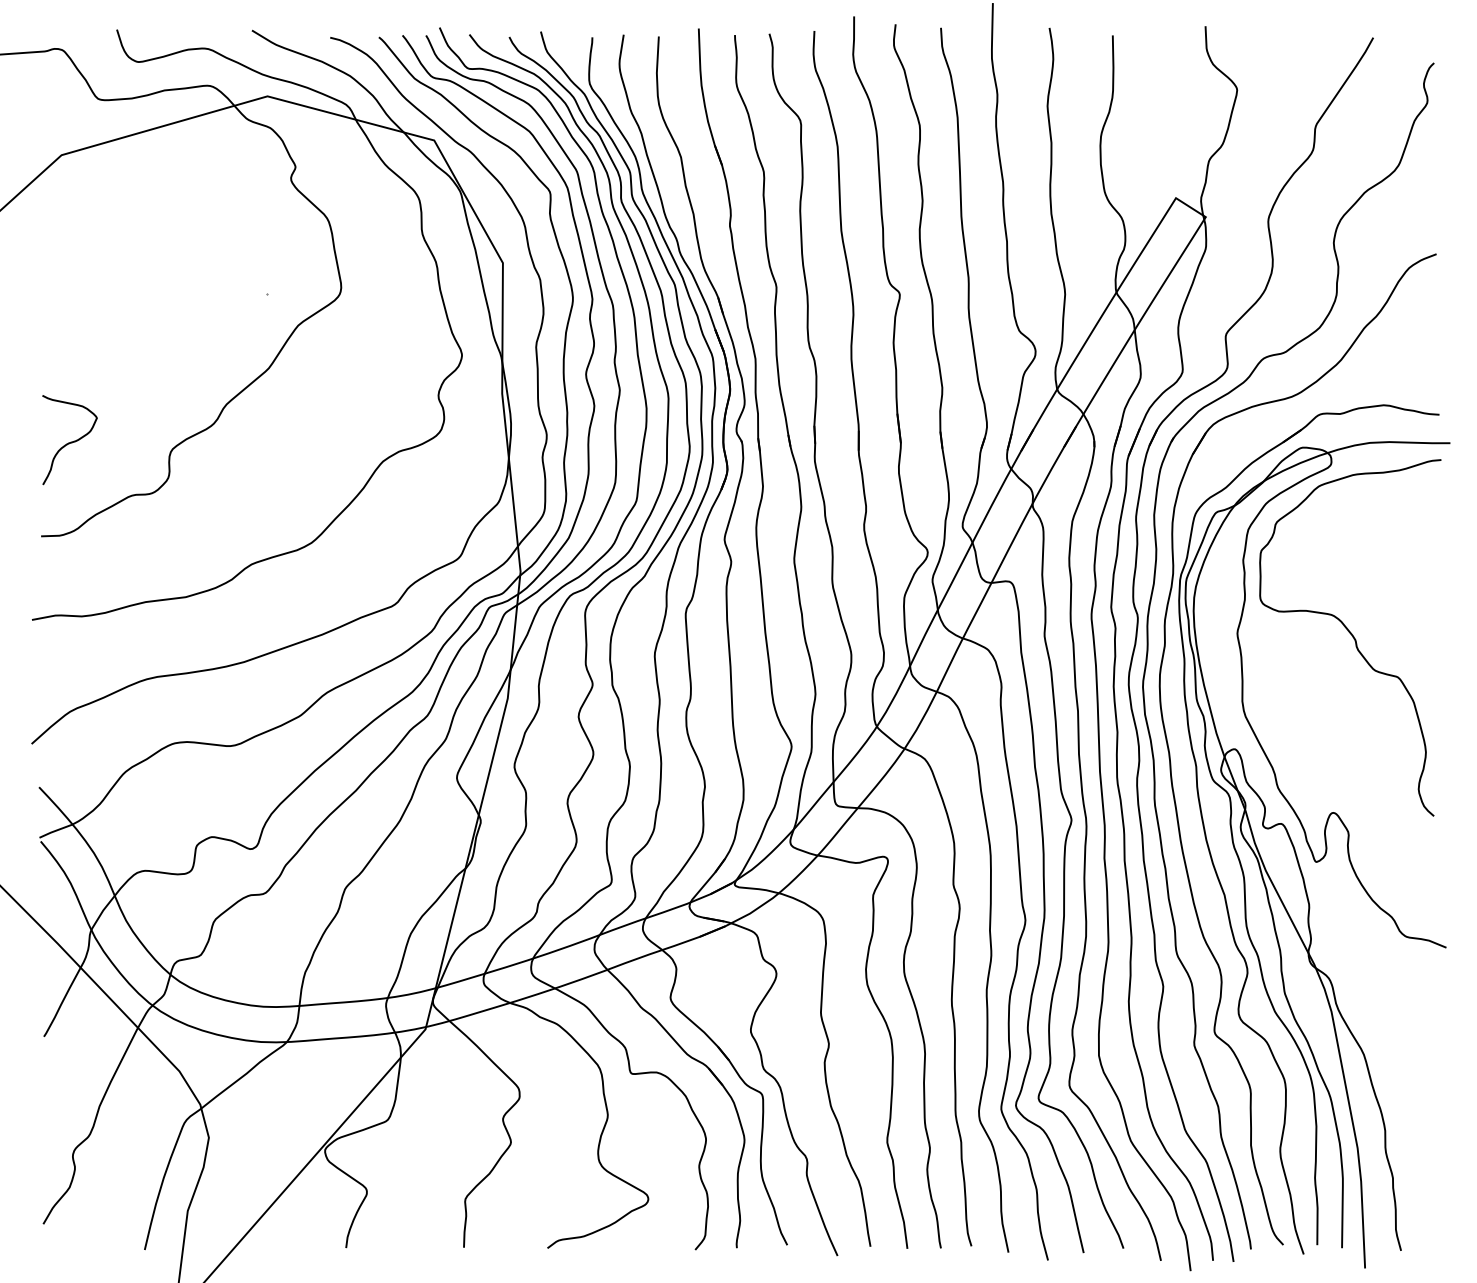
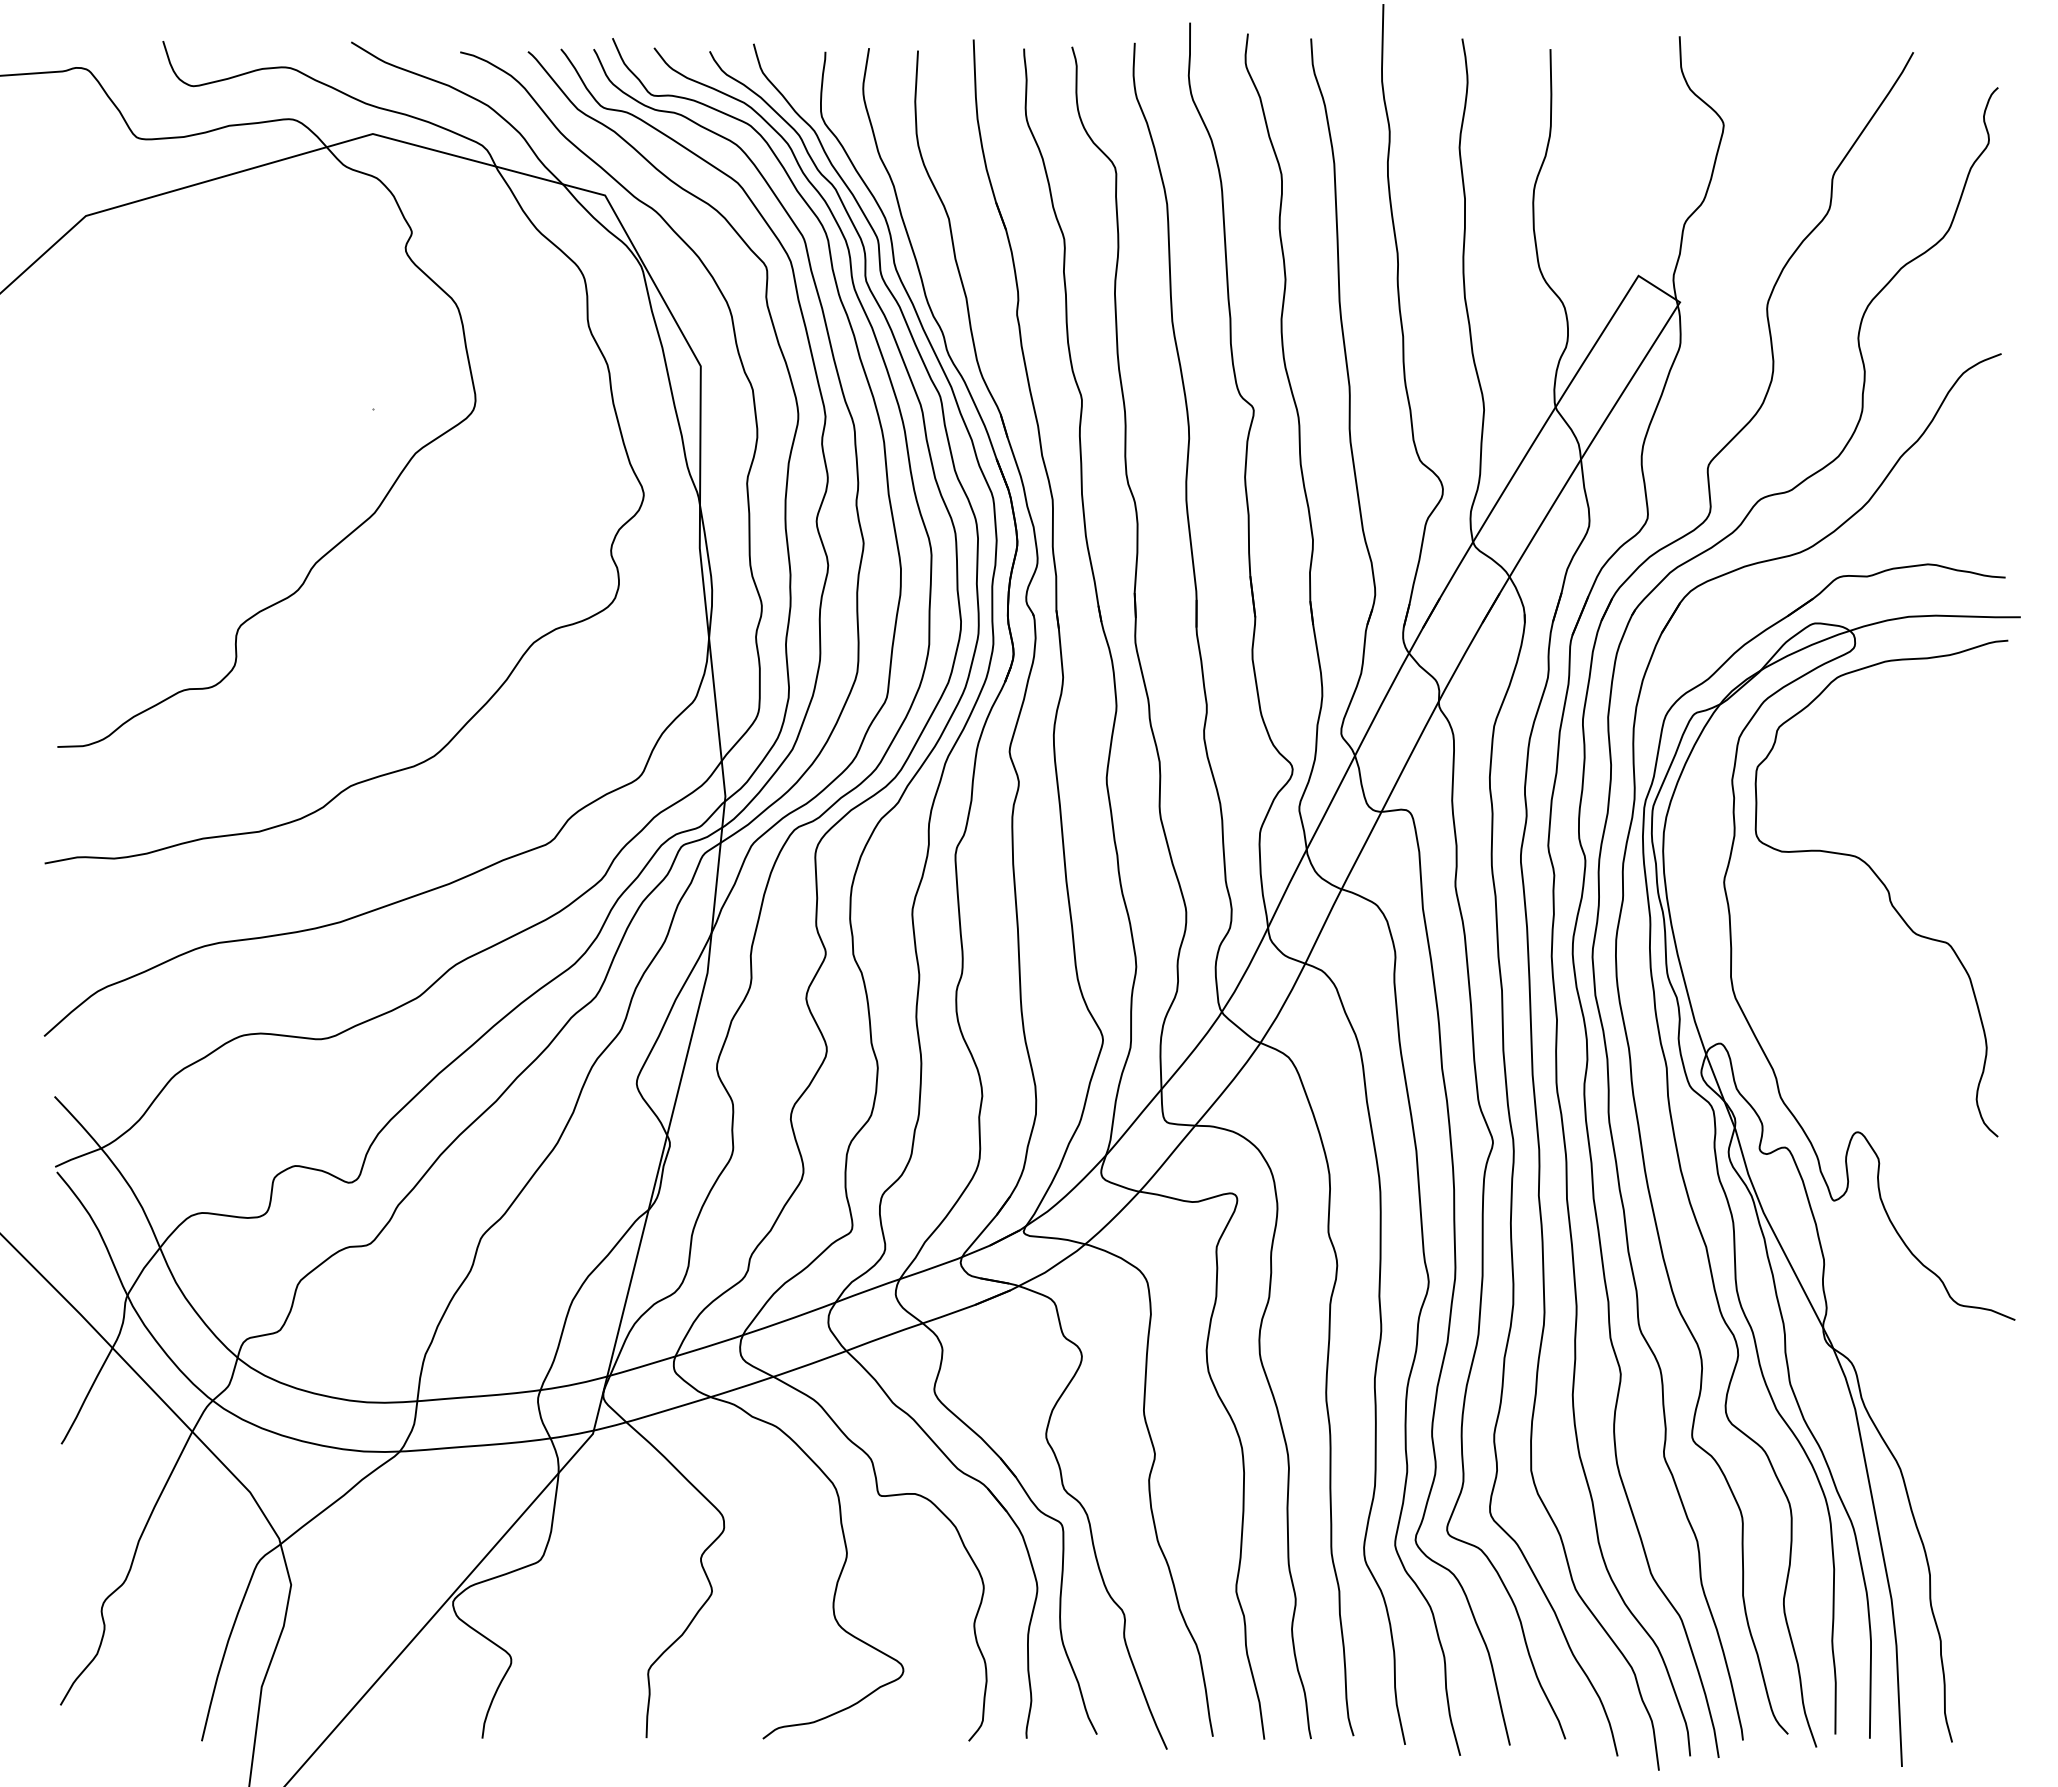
curve: (70, 441) -> (98, 614), removed

